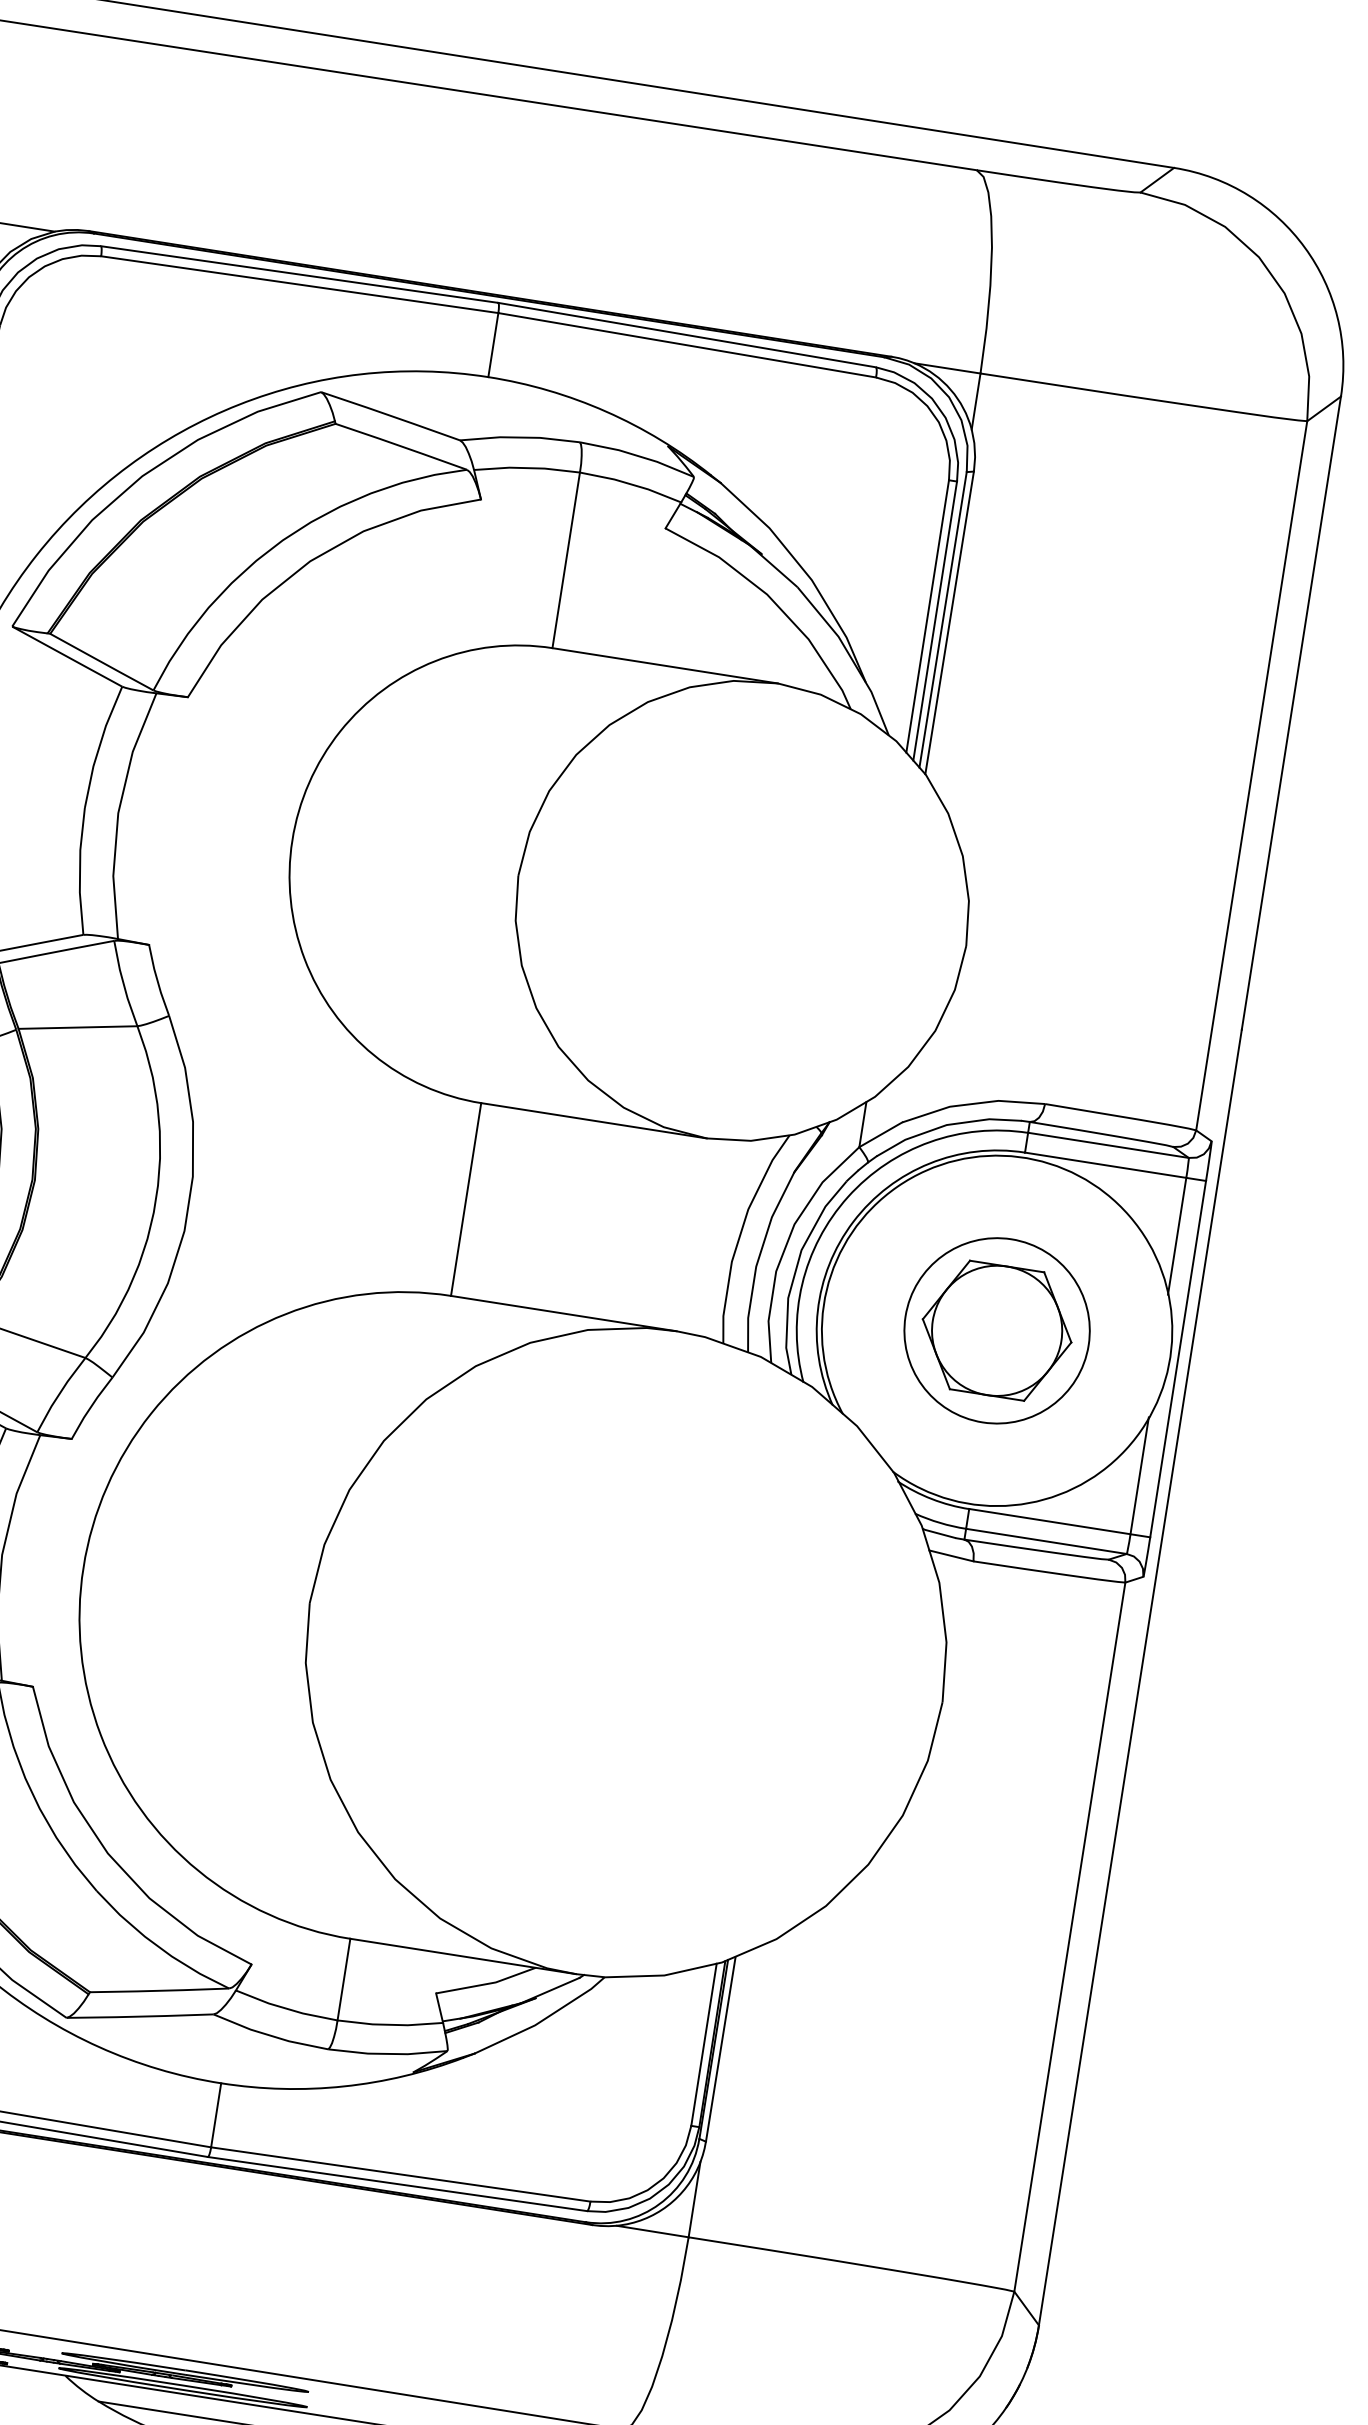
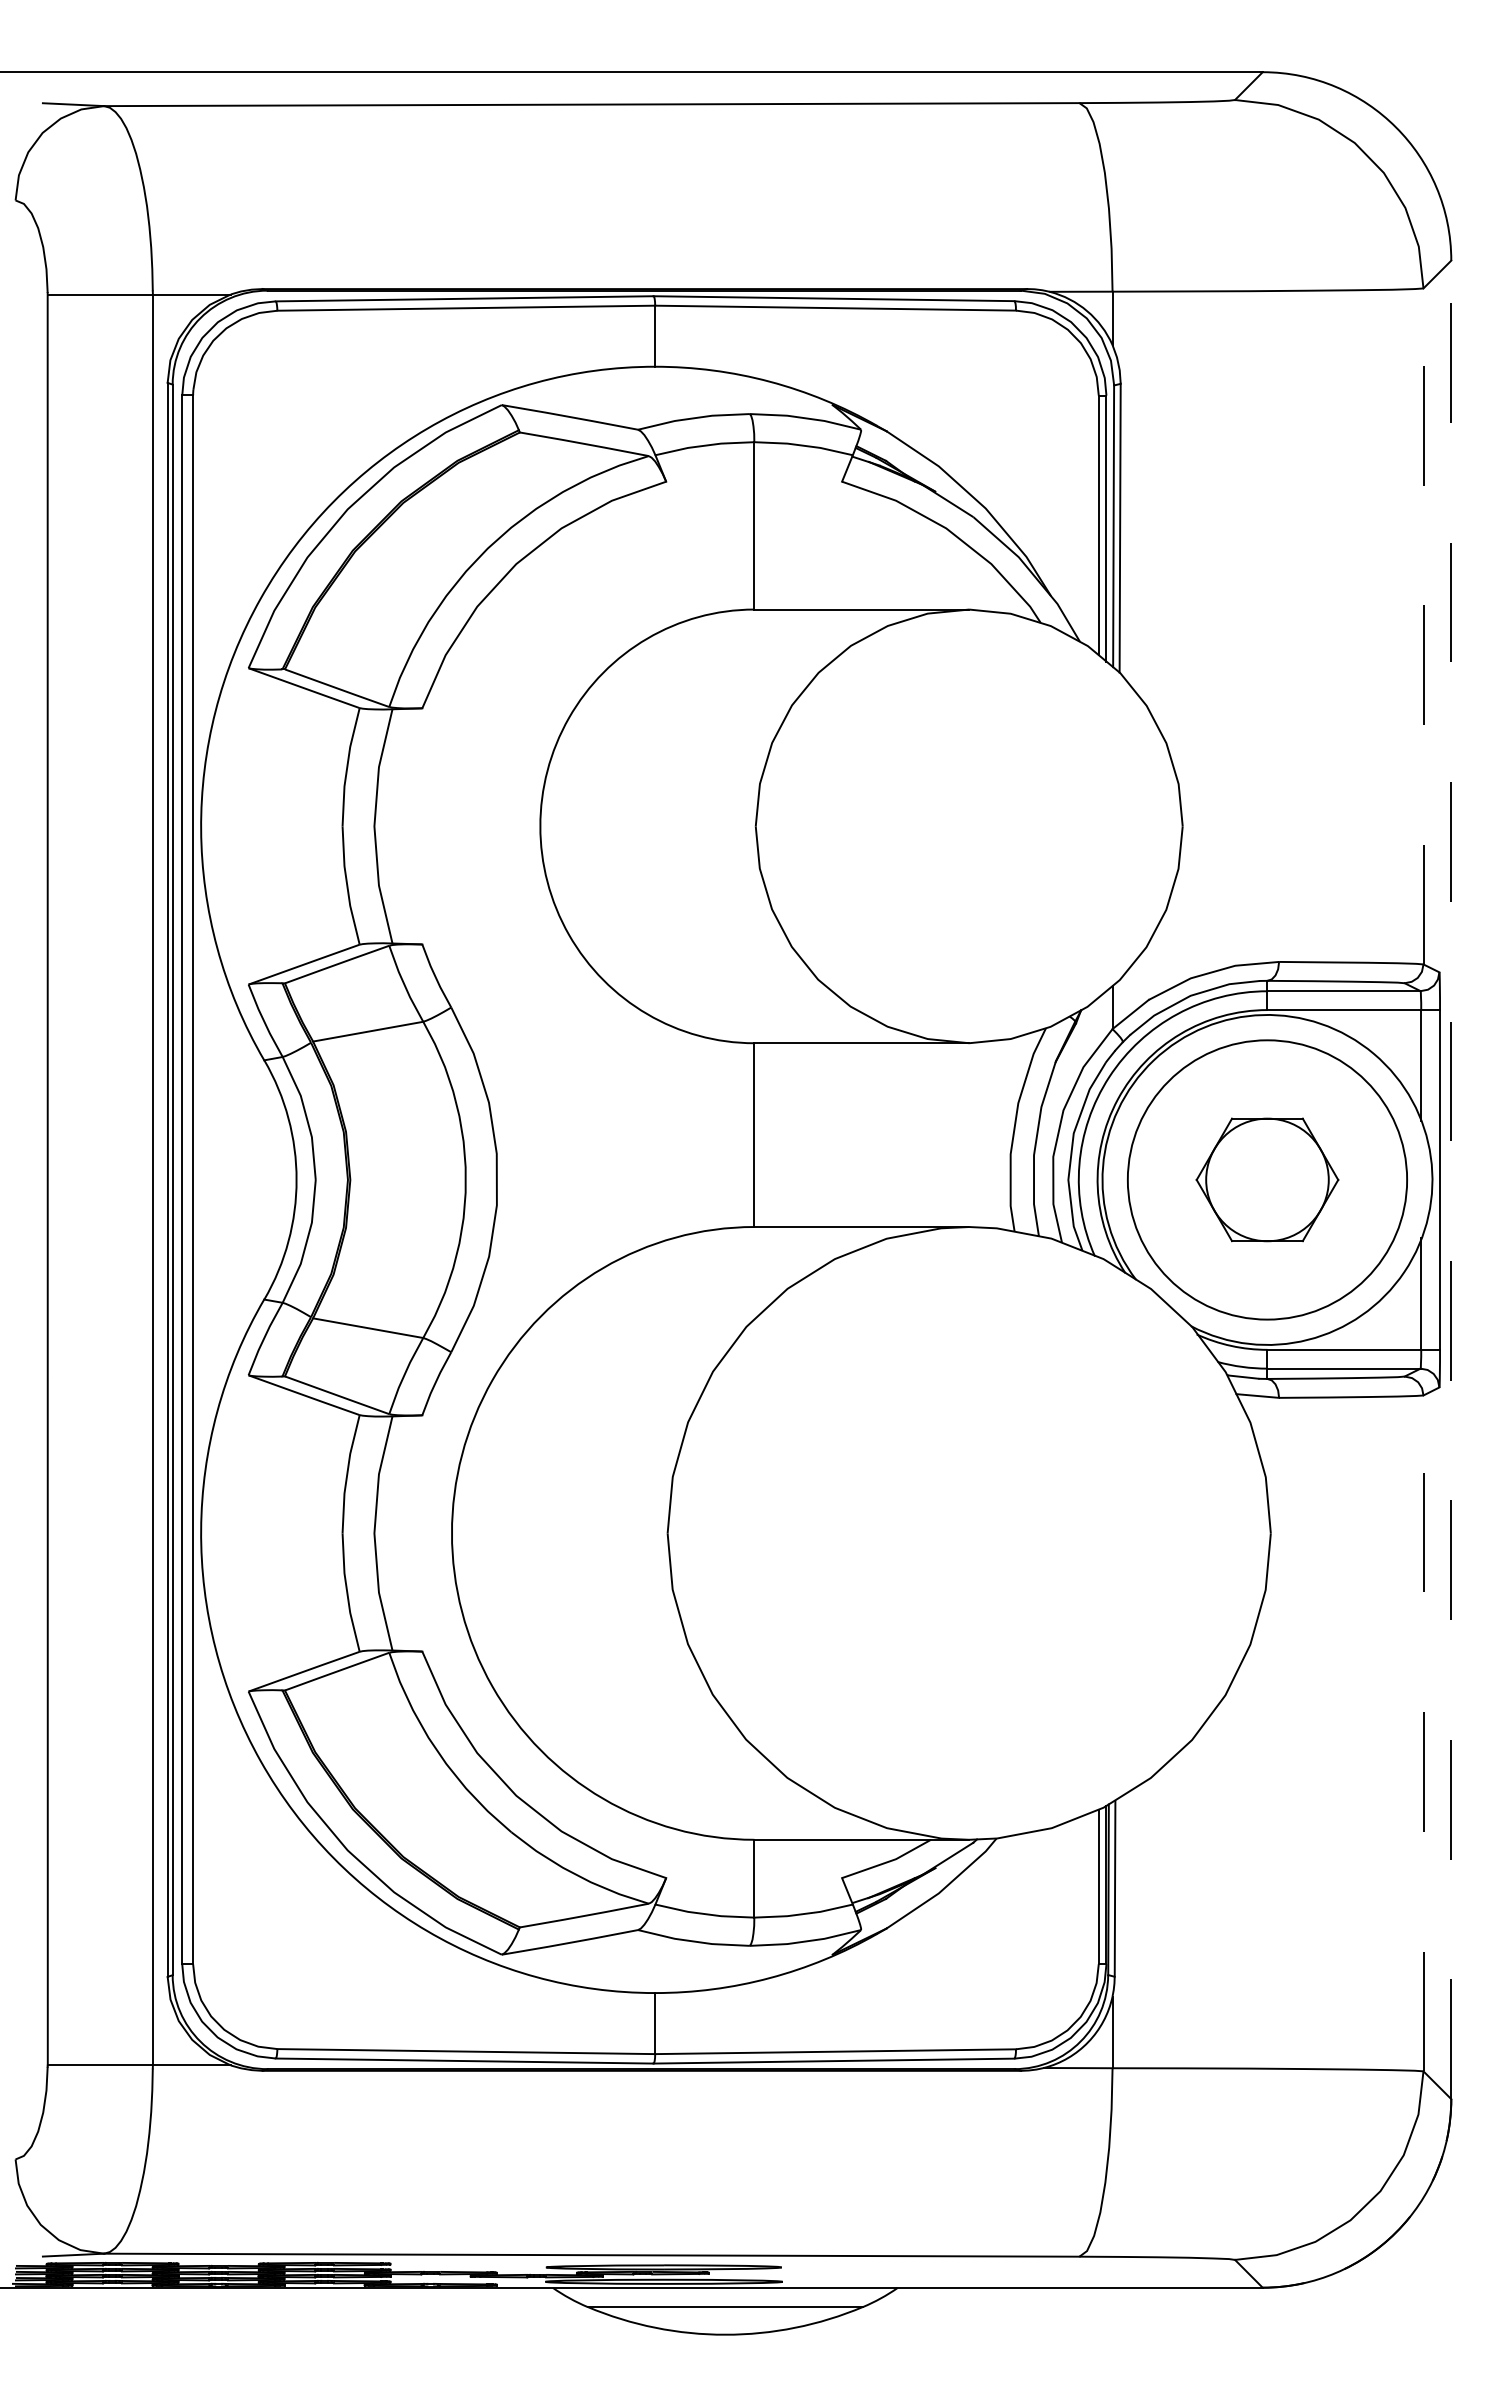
line: (1251, 775) -> (1423, 626), solid -> dashed
circle: (997, 1330) -> (1267, 1179), size x1.6
line: (1190, 1360) -> (1451, 1179), solid -> dashed
line: (1069, 1937) -> (1423, 1733), solid -> dashed

